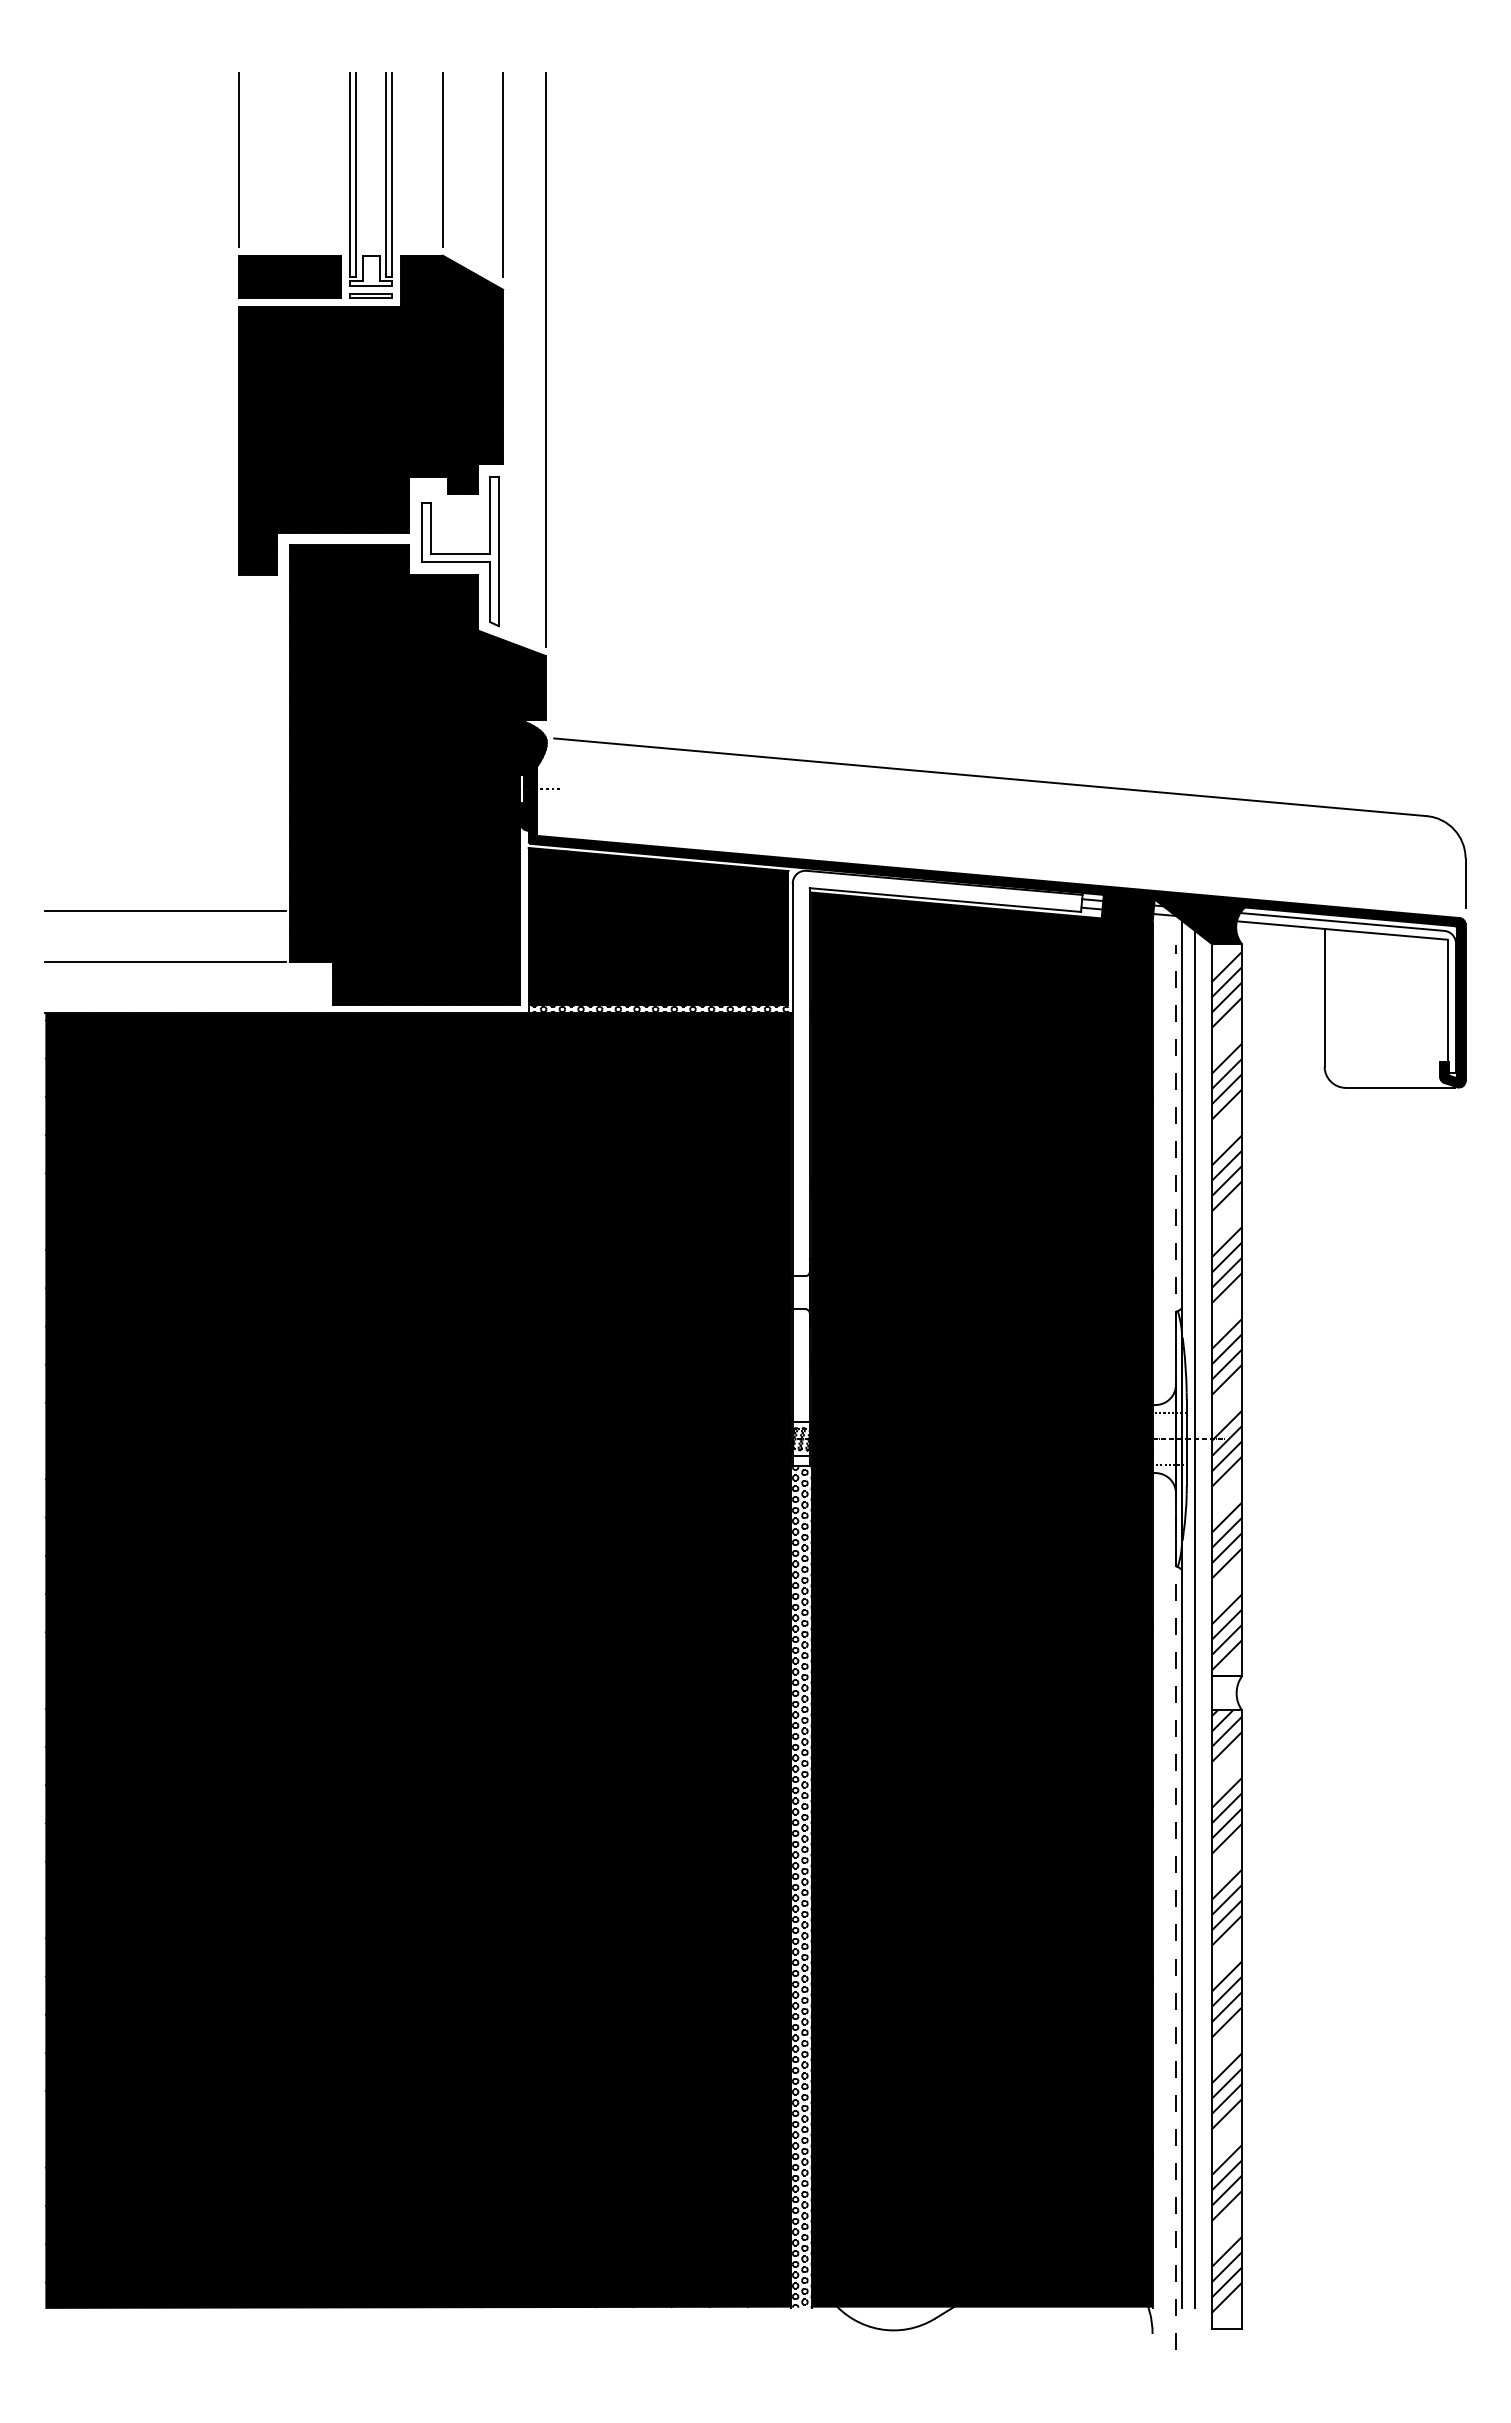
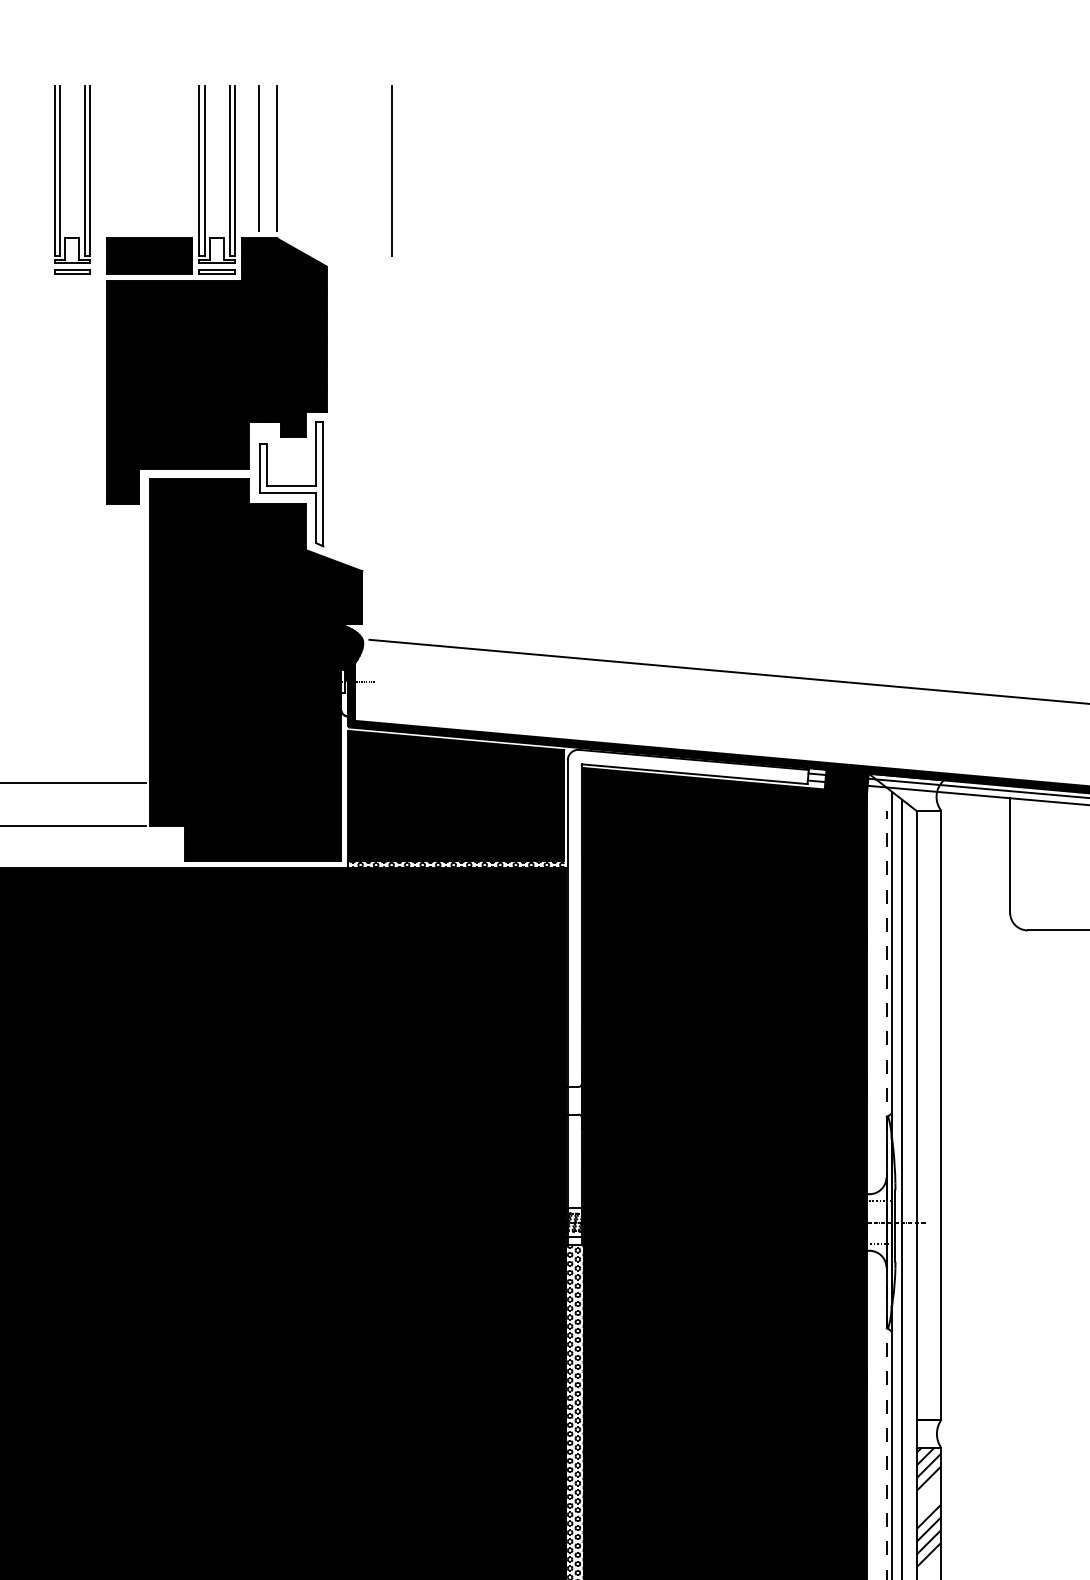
line: (238, 159) -> (258, 158), moved
line: (502, 174) -> (391, 170), moved
part: (182, 185) -> (60, 179), added
line: (545, 359) -> (362, 324), removed
fill: (524, 809) -> (344, 698), removed
fill: (1199, 921) -> (906, 792), removed
hatch: (1227, 1310) -> (929, 1115), removed

